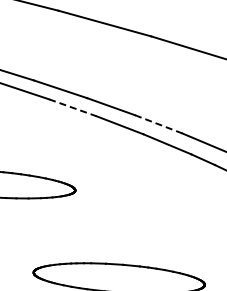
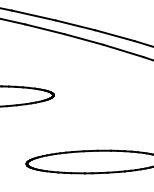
line: (73, 107) -> (45, 29), dashed -> solid
line: (159, 124) -> (115, 35), dashed -> solid

